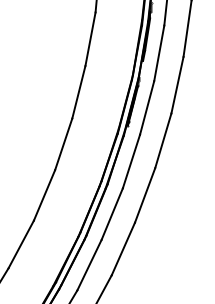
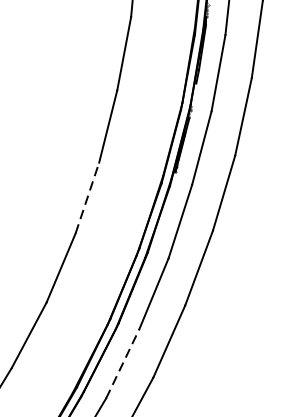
line: (63, 143) -> (87, 196), solid -> dashed
line: (89, 264) -> (122, 362), solid -> dashed

